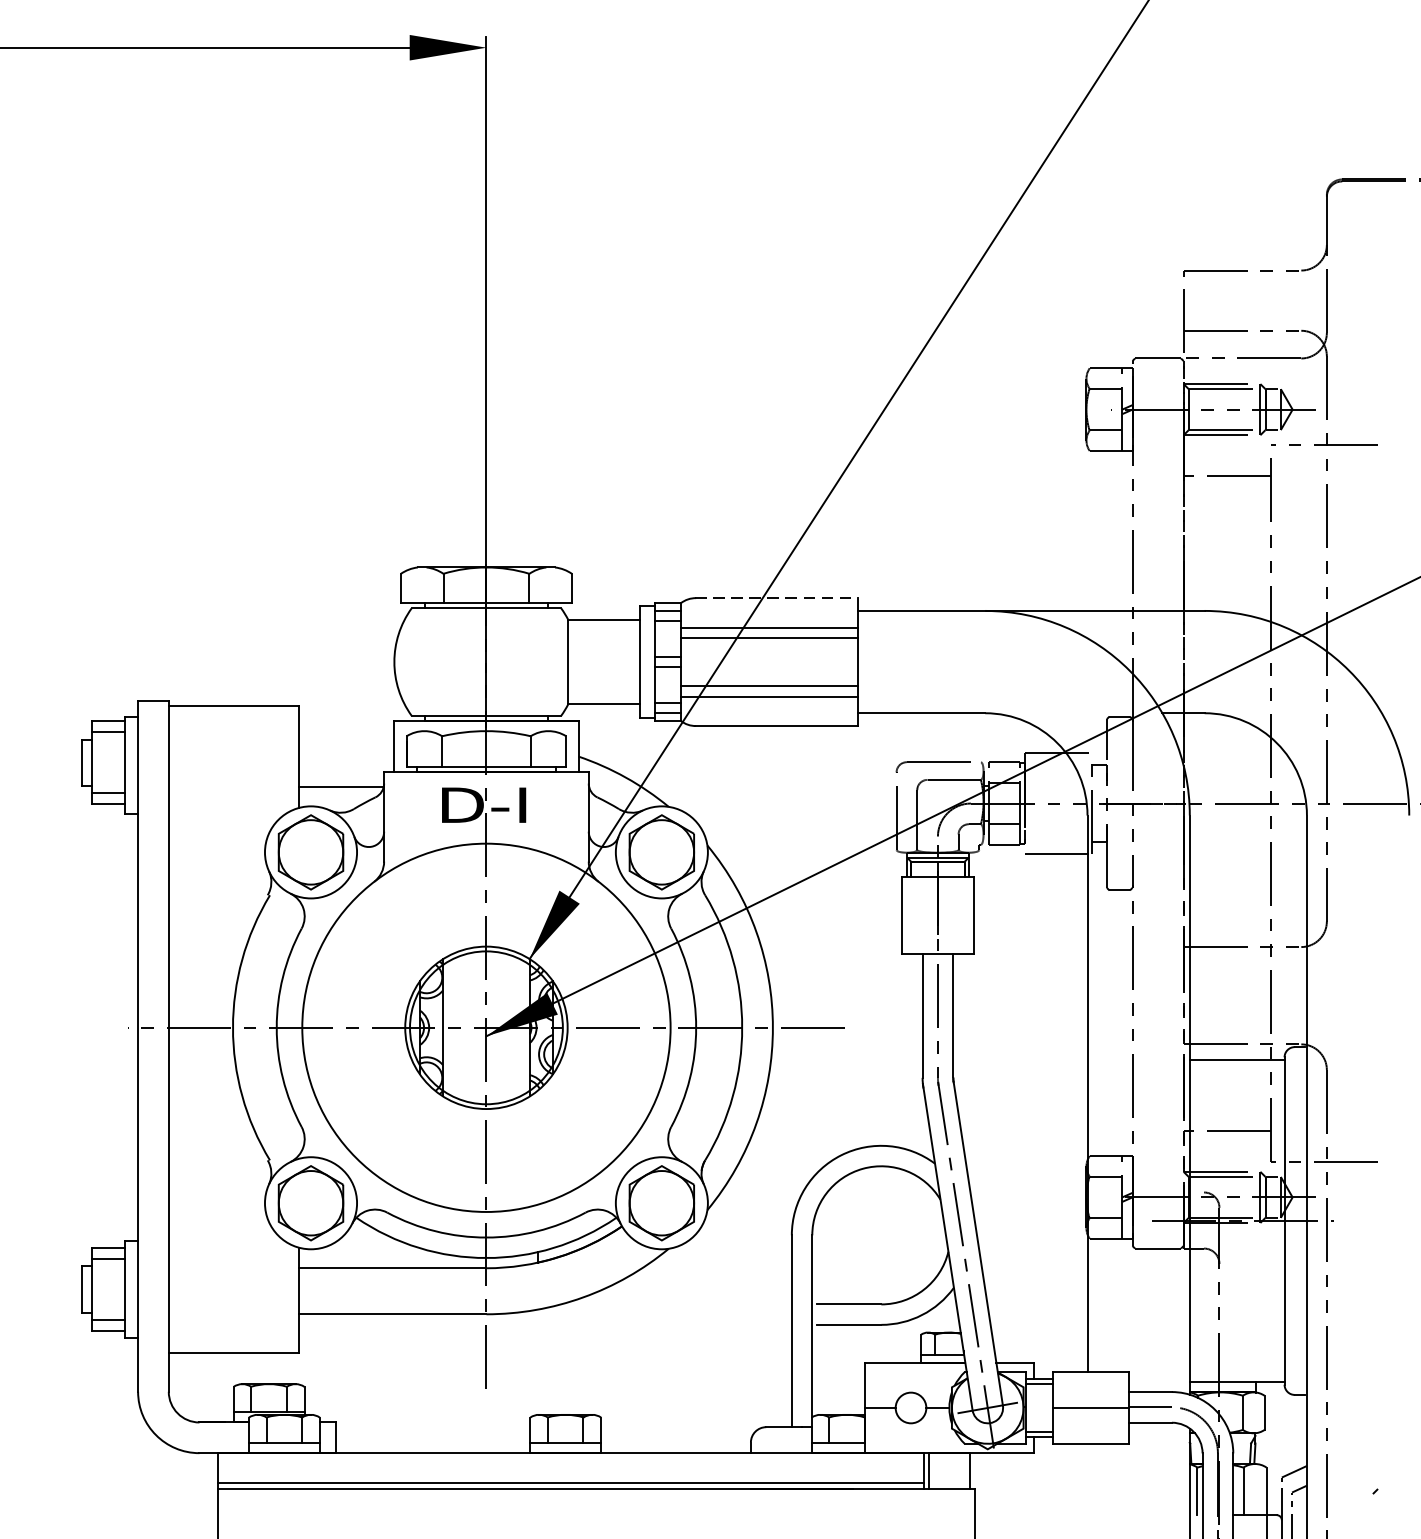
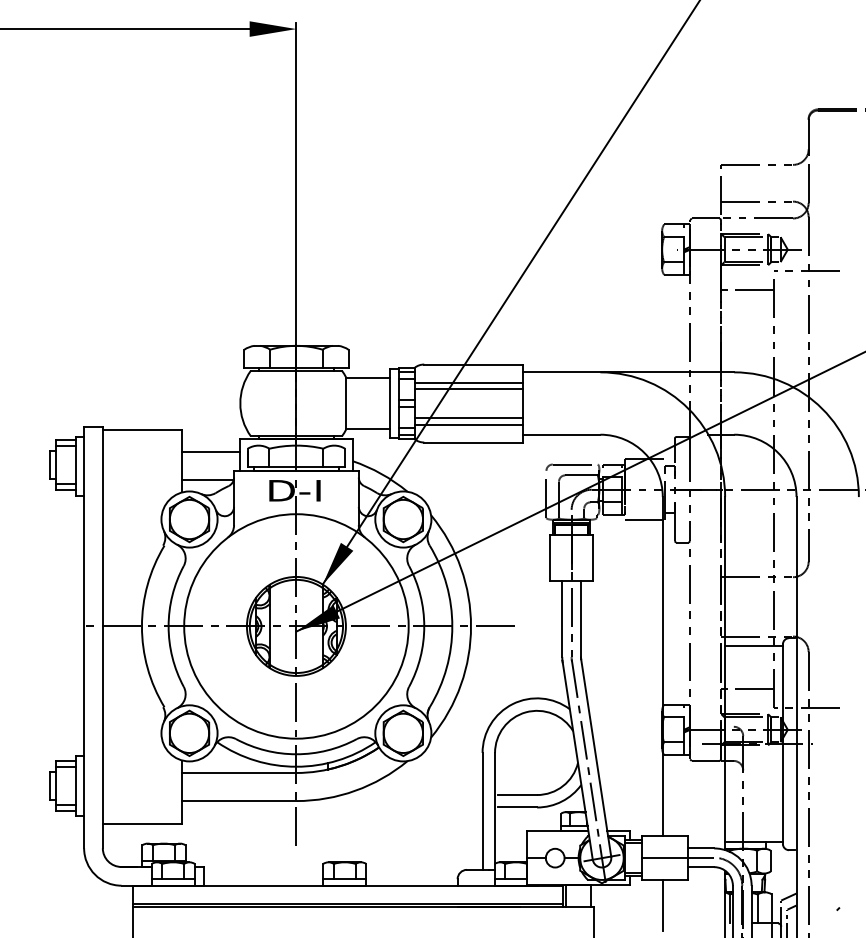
line: (776, 598) -> (473, 364), dashed -> solid
line: (347, 740) -> (211, 451), added
line: (1087, 1484) -> (662, 904), added

